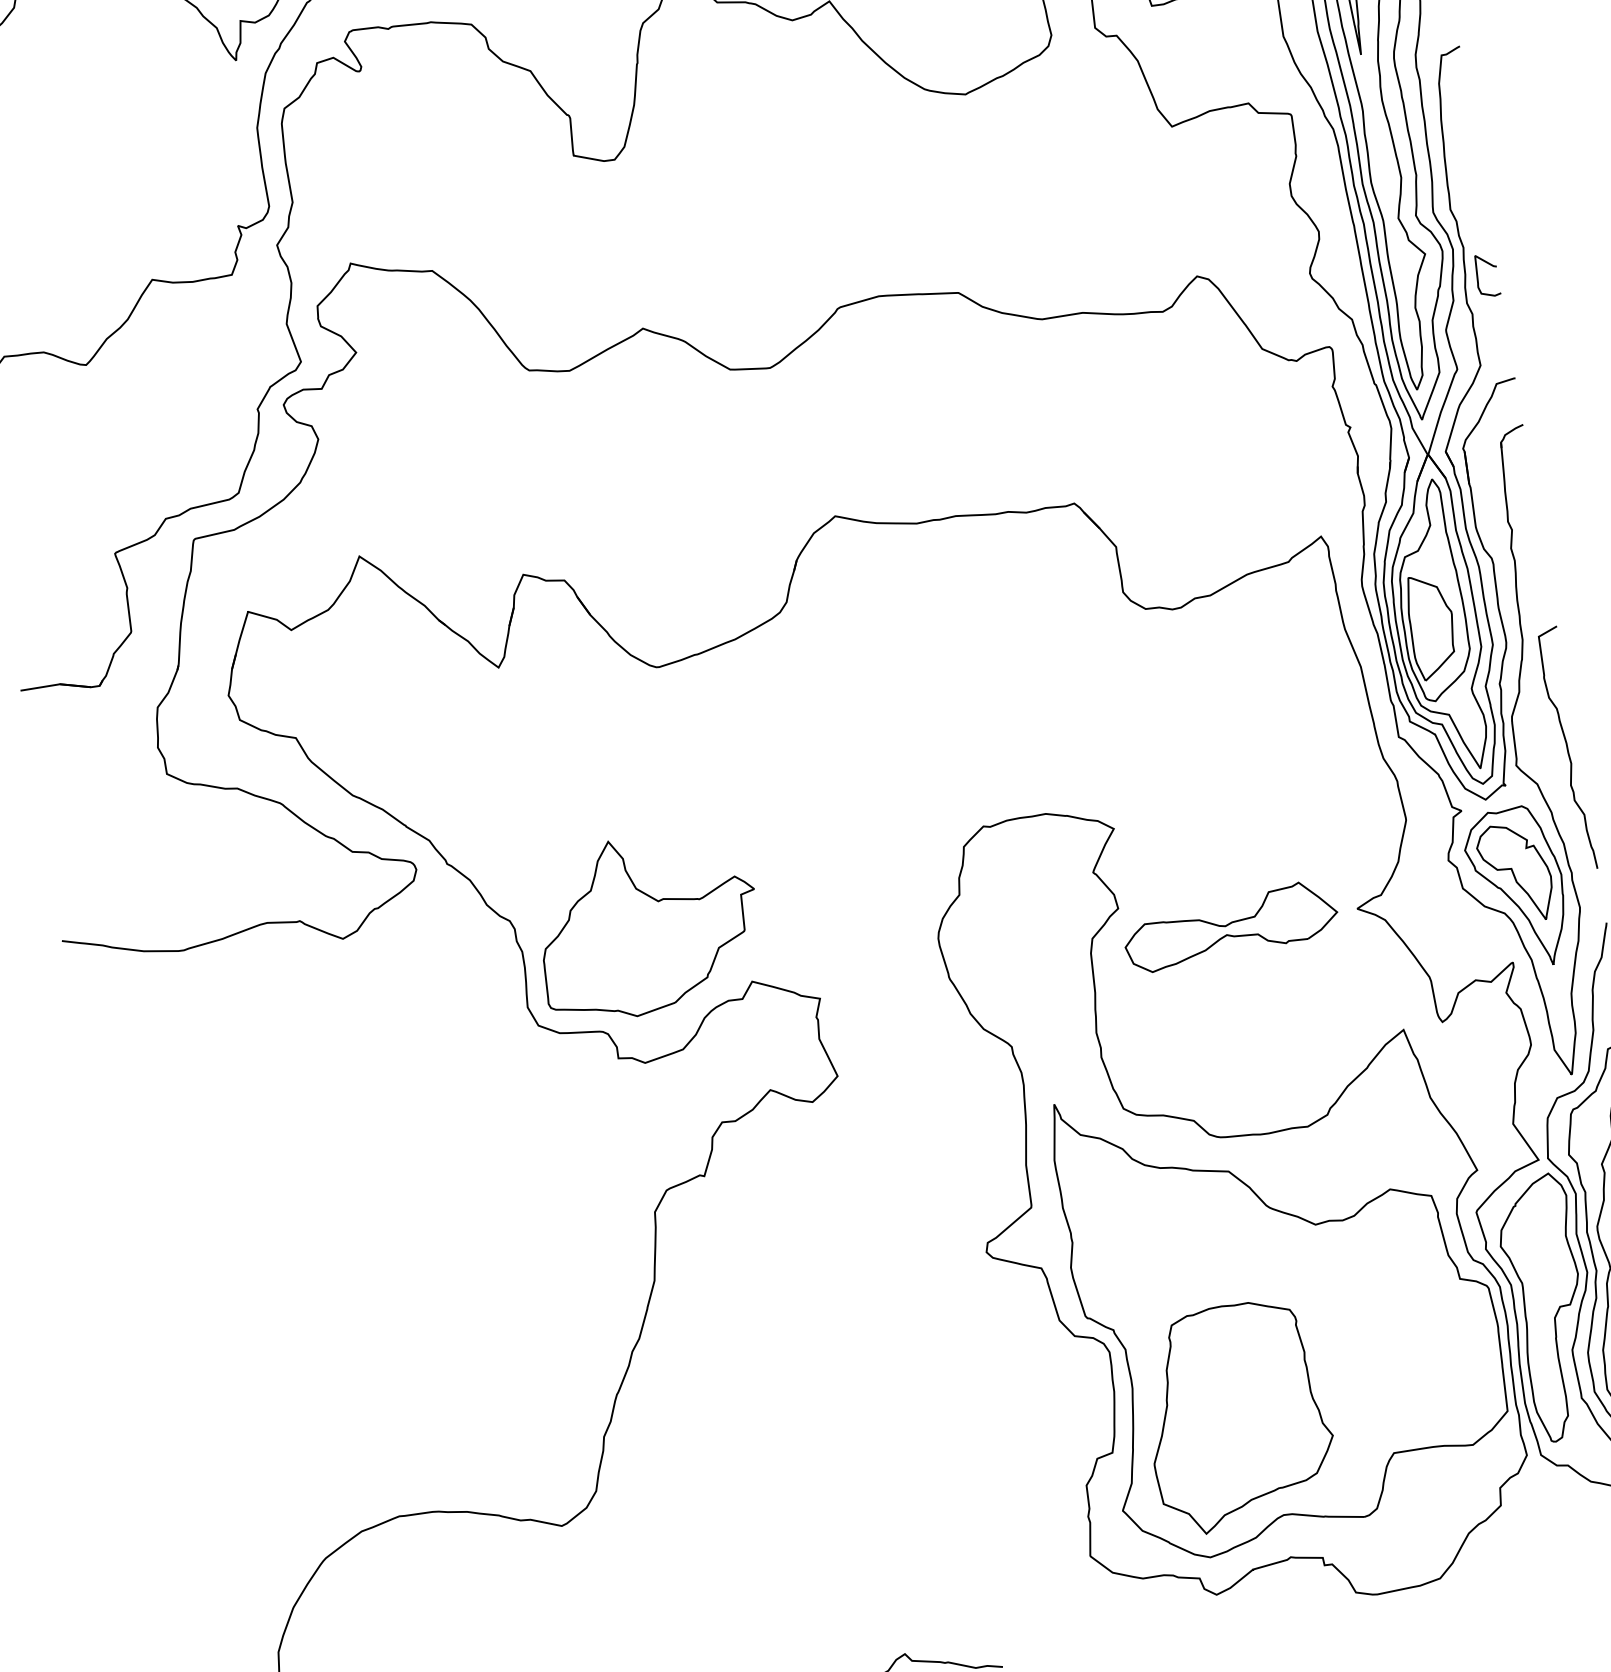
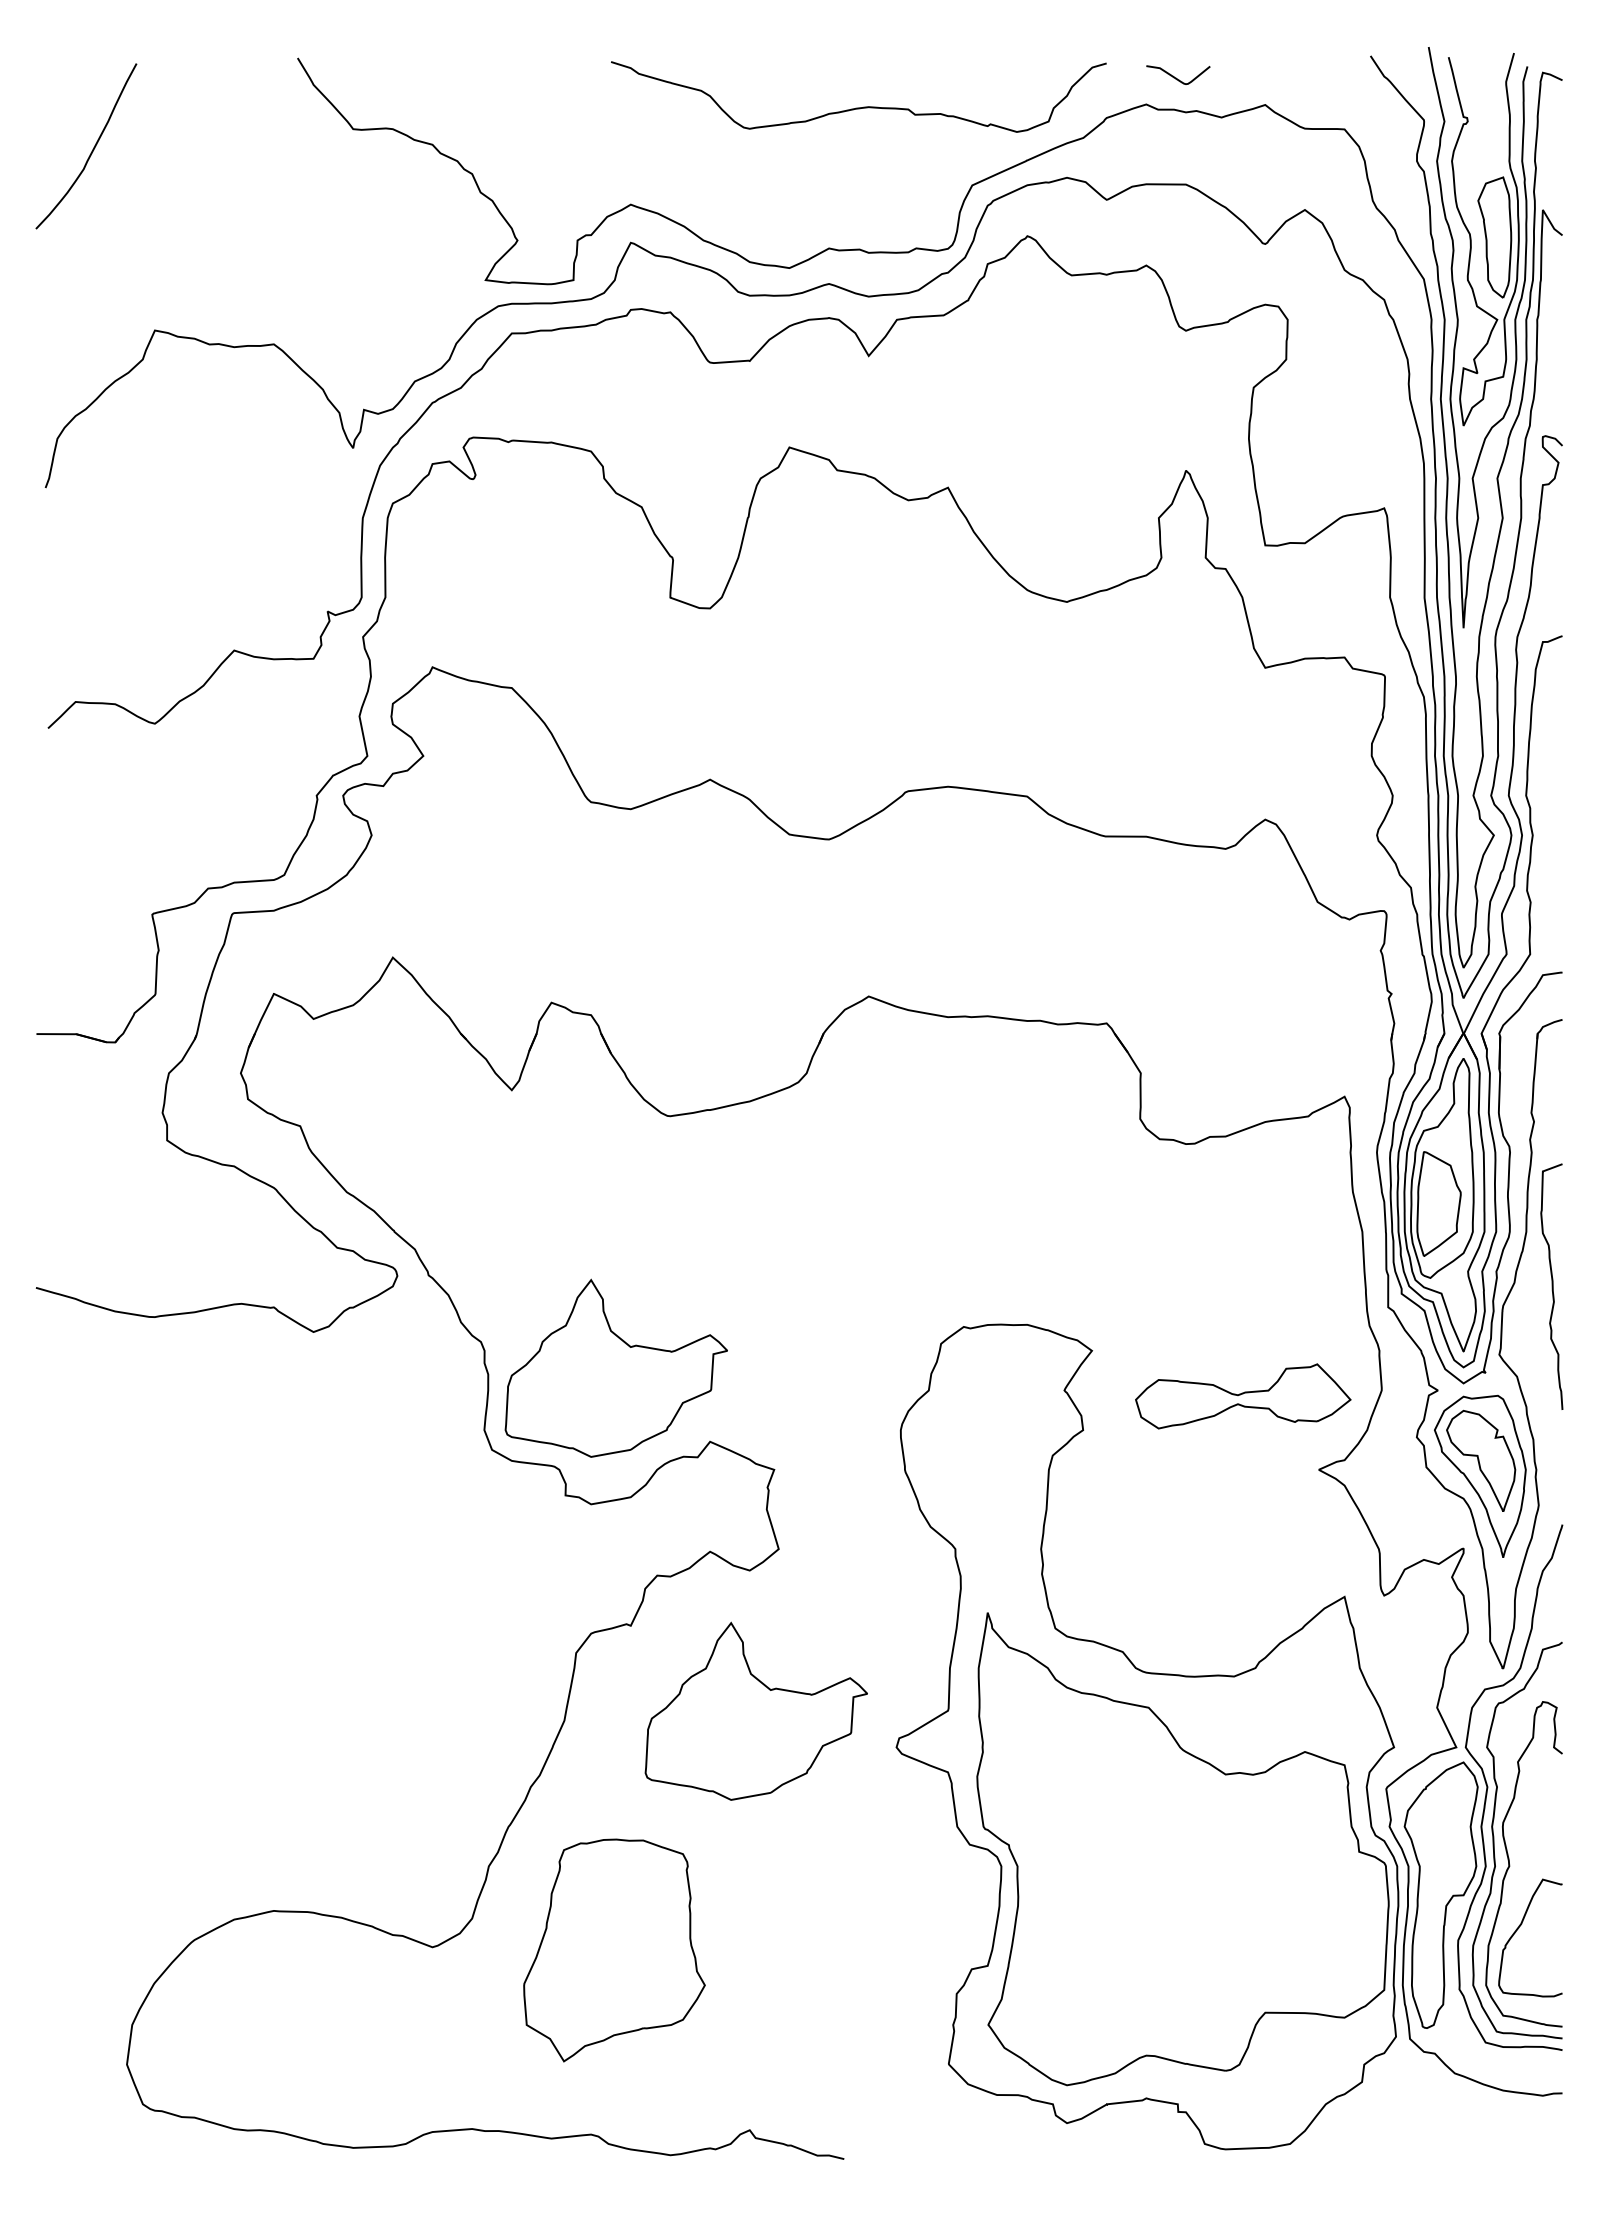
curve: (1478, 276) -> (1542, 866), removed
curve: (1566, 748) -> (1551, 1286), moved
part: (1231, 926) -> (1243, 1396), moved
part: (841, 1239) -> (755, 1710), added
part: (1237, 1416) -> (614, 1950), moved

